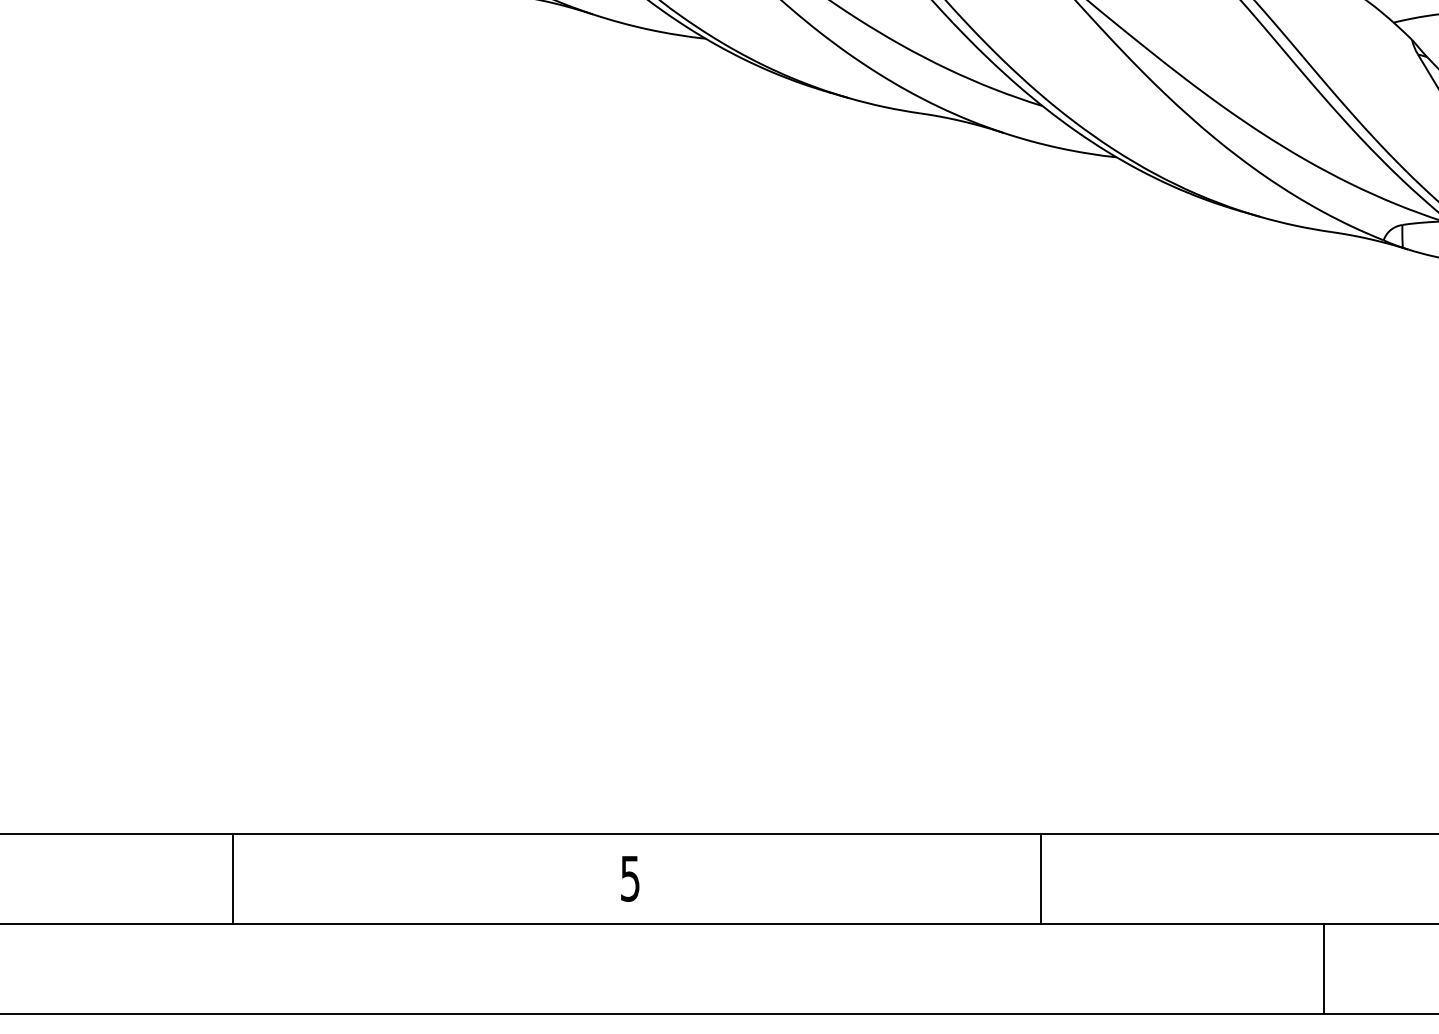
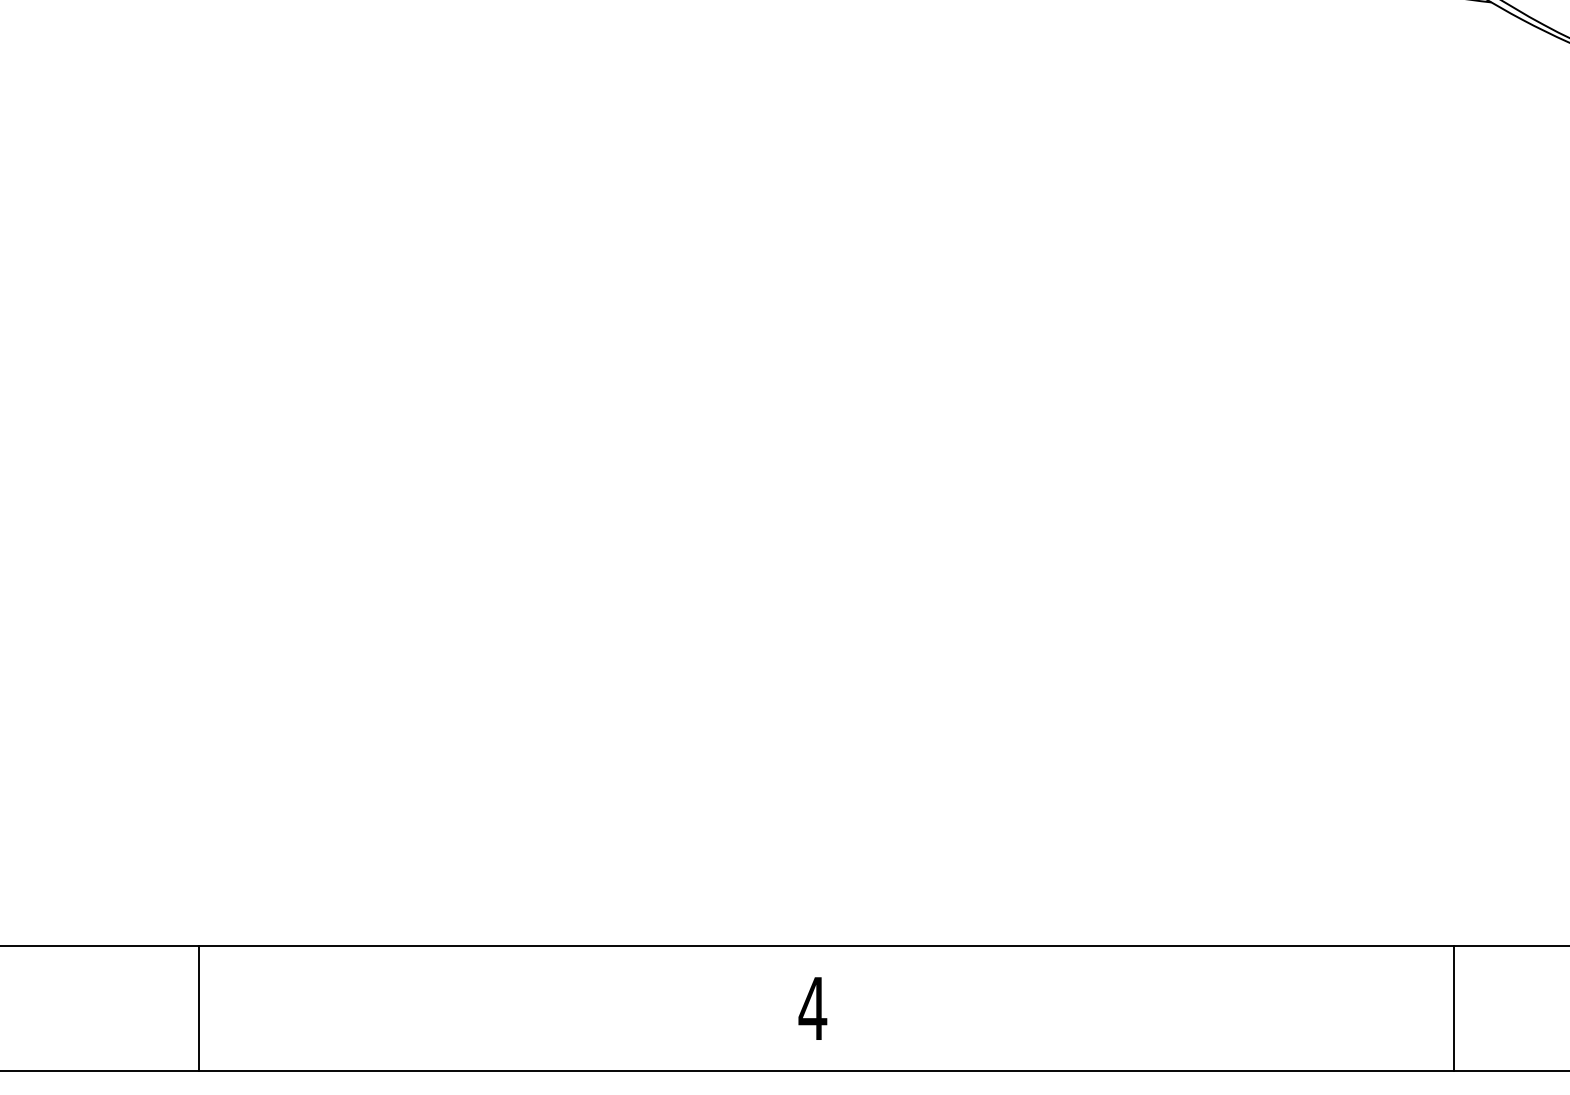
line: (233, 878) -> (199, 1008), moved
text: (630, 878) -> (813, 1008), 5 -> 4
line: (1040, 878) -> (1453, 1008), moved

